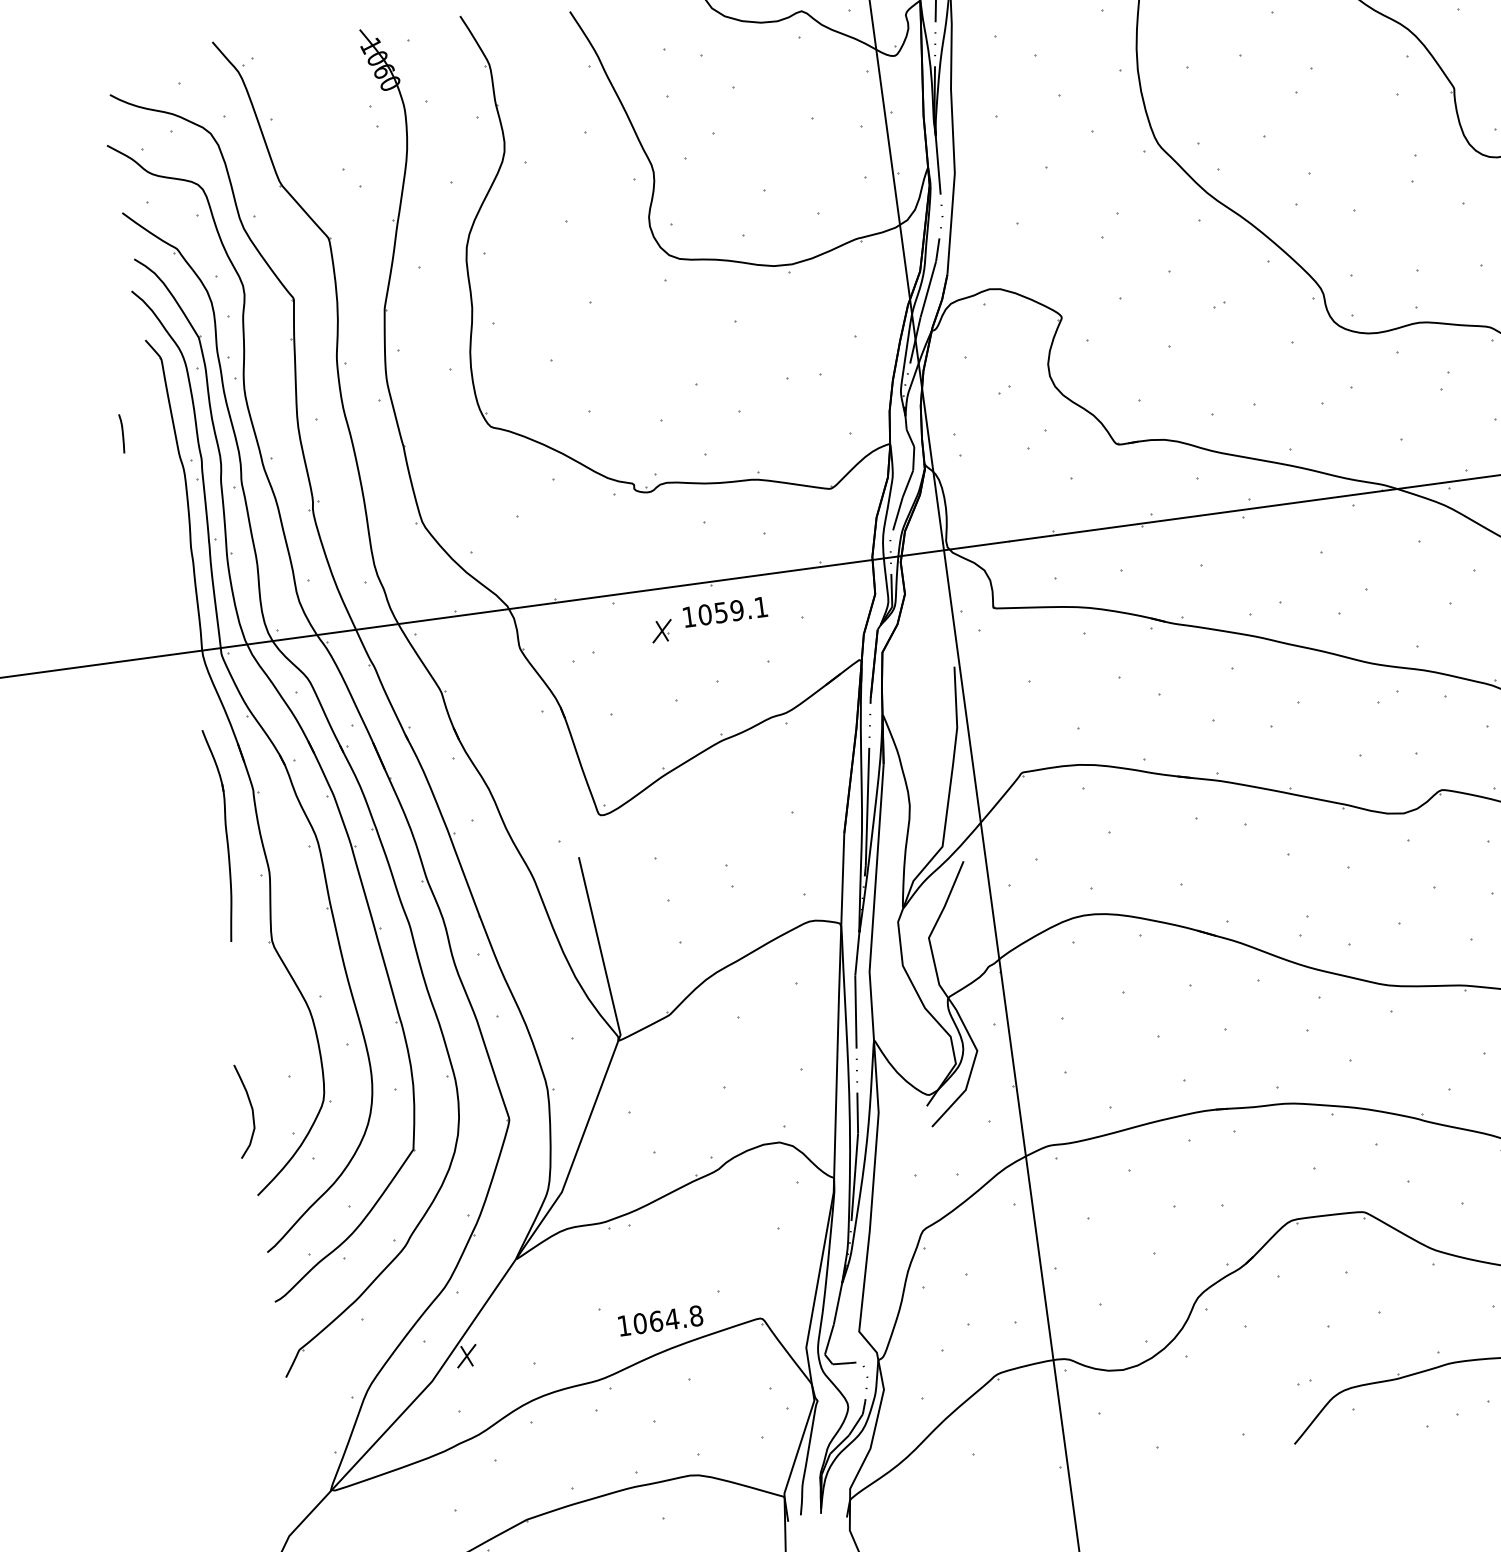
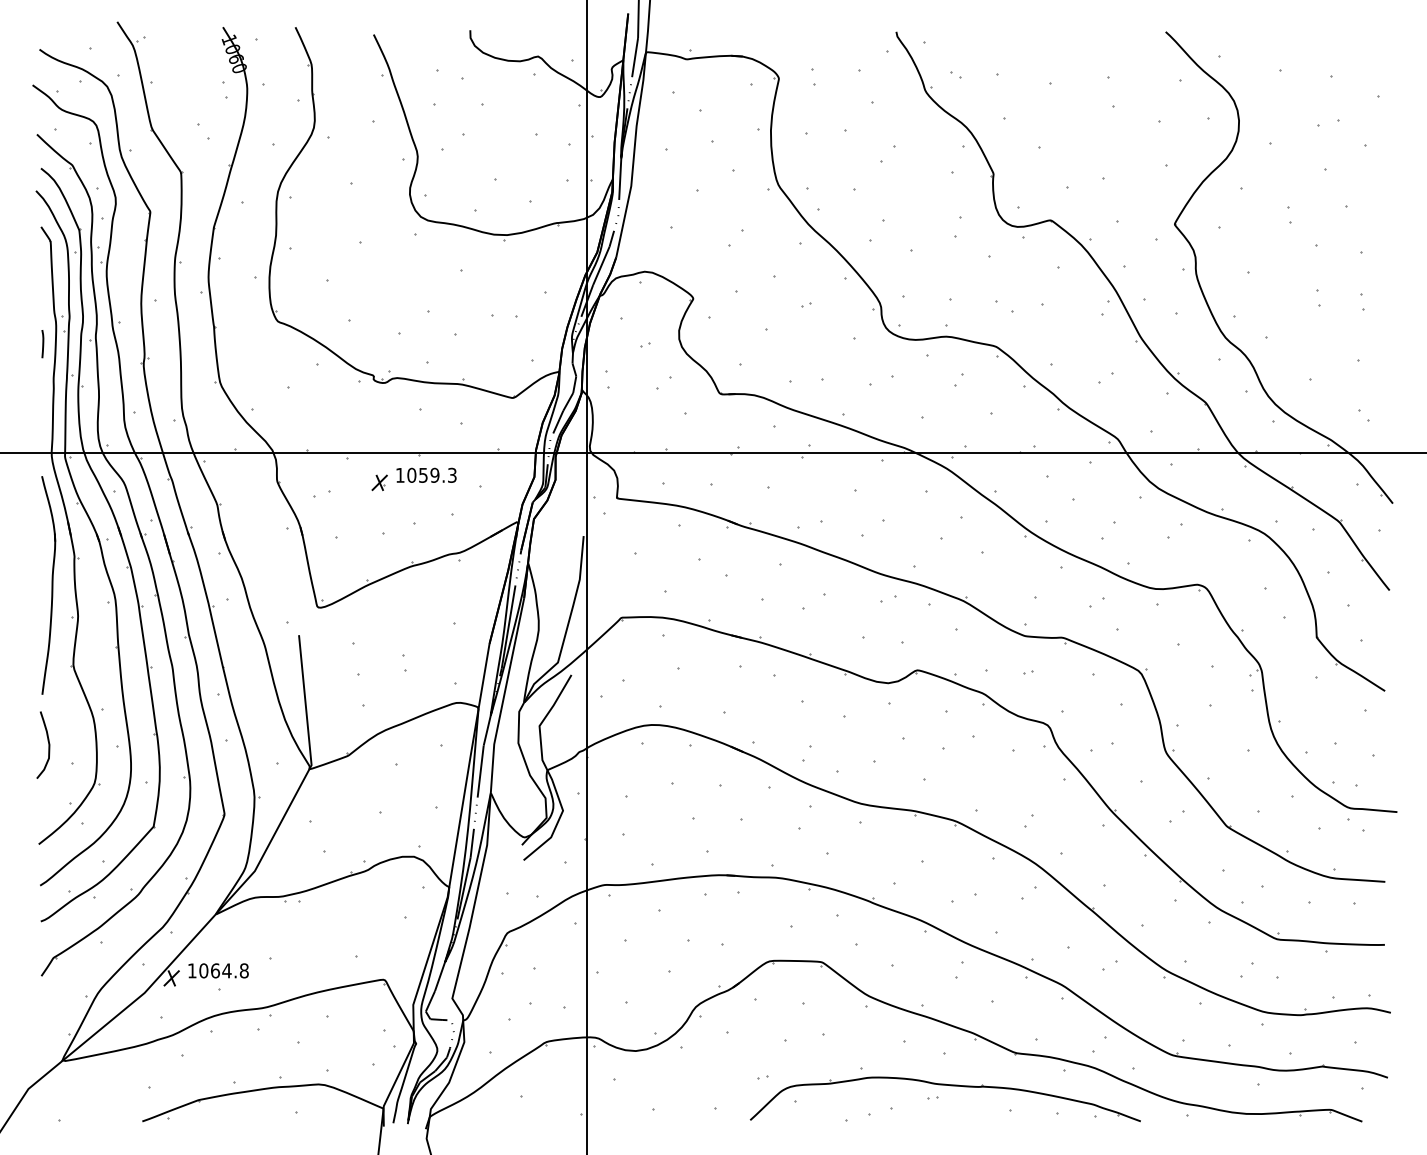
line: (121, 434) -> (42, 344), moved
text: (761, 606) -> (452, 474), 1059.1 -> 1059.3
part: (222, 835) -> (48, 585), size x1.43
curve: (249, 1105) -> (47, 741), moved
text: (660, 1320) -> (218, 970), moved

